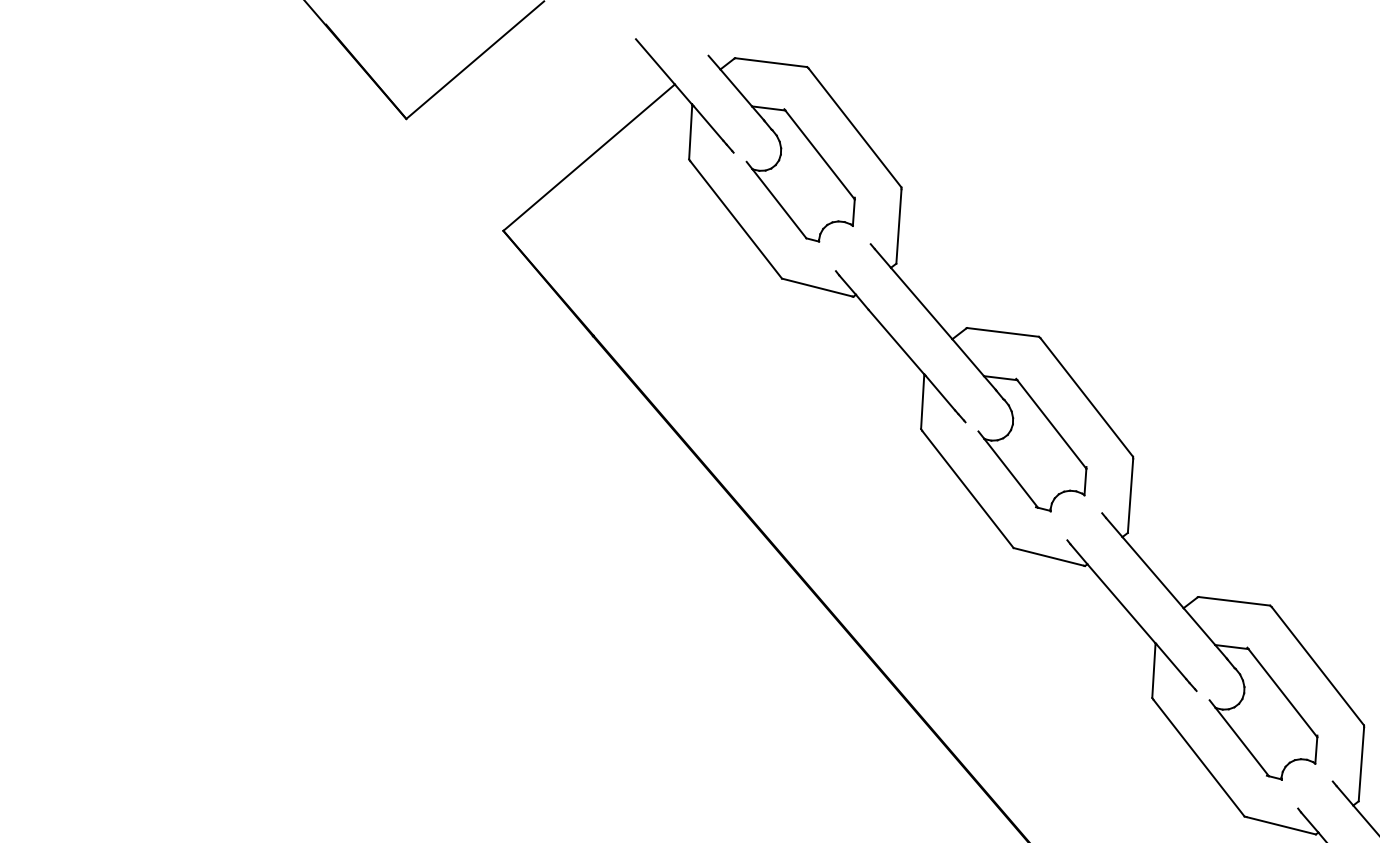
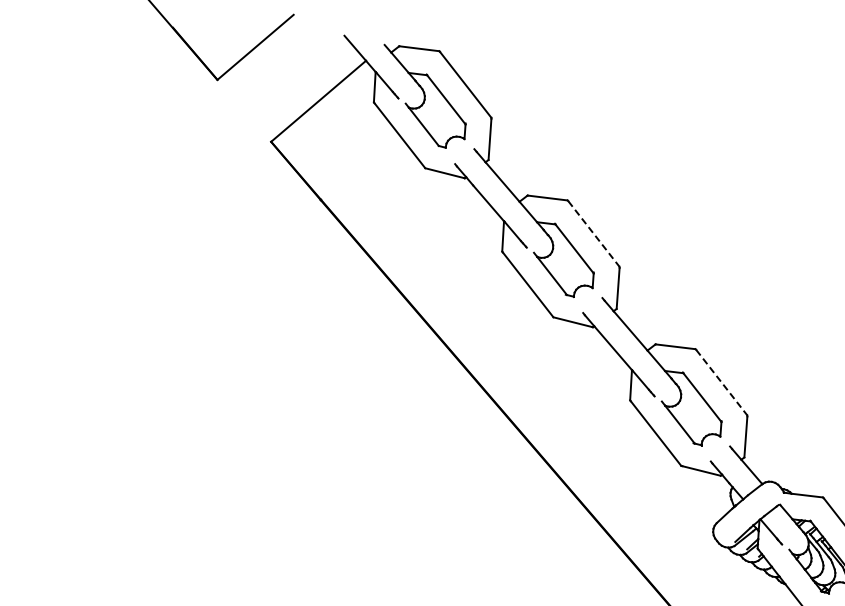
line: (1086, 396) -> (593, 233), solid -> dashed
line: (1319, 667) -> (722, 383), solid -> dashed

